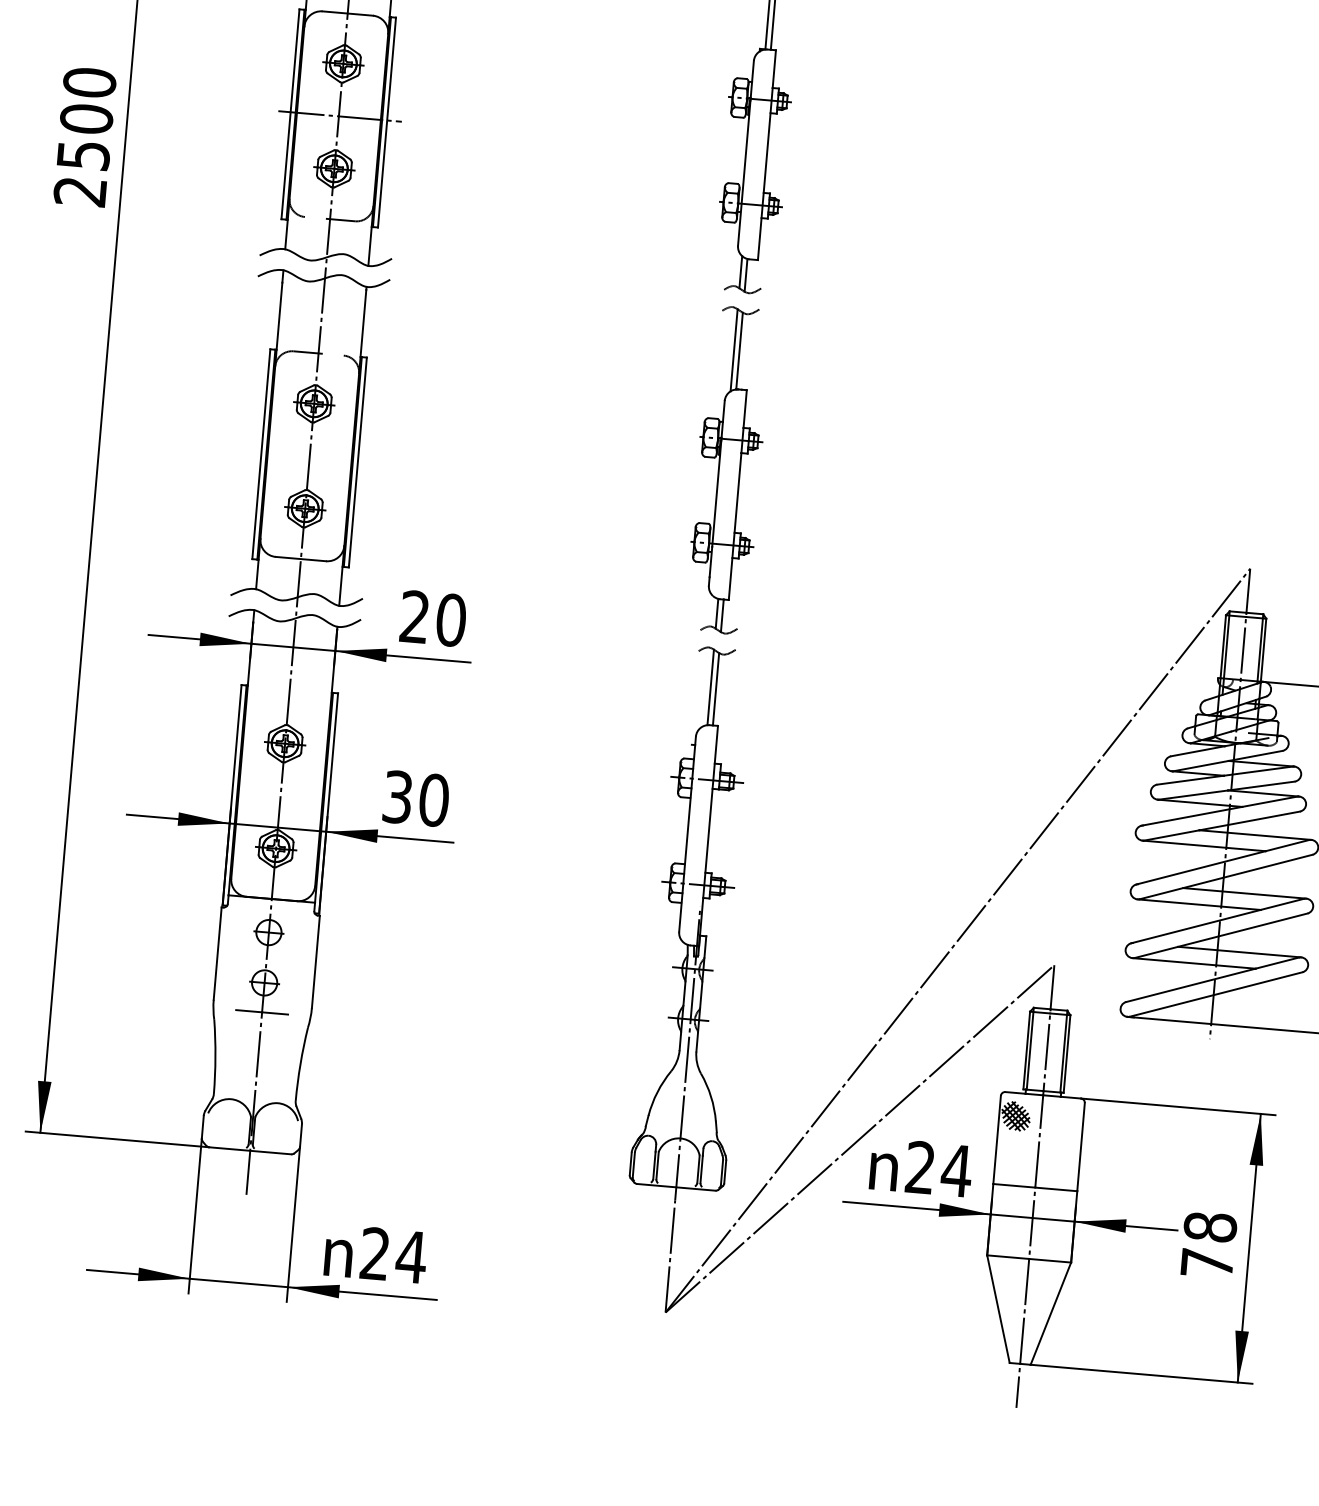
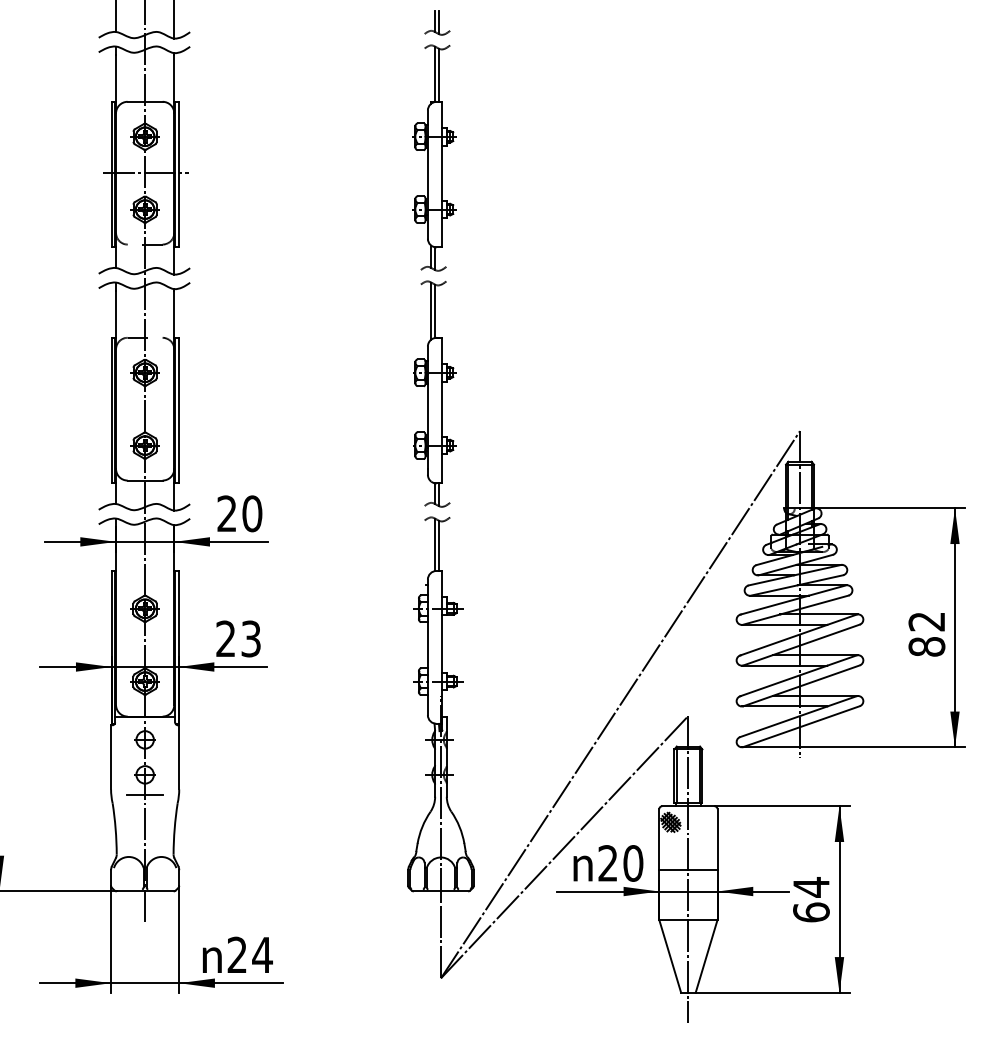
text: (415, 798) -> (238, 638), 30 -> 23
text: (955, 1170) -> (632, 863), 24 -> 20
text: (1208, 1244) -> (811, 899), 78 -> 64

